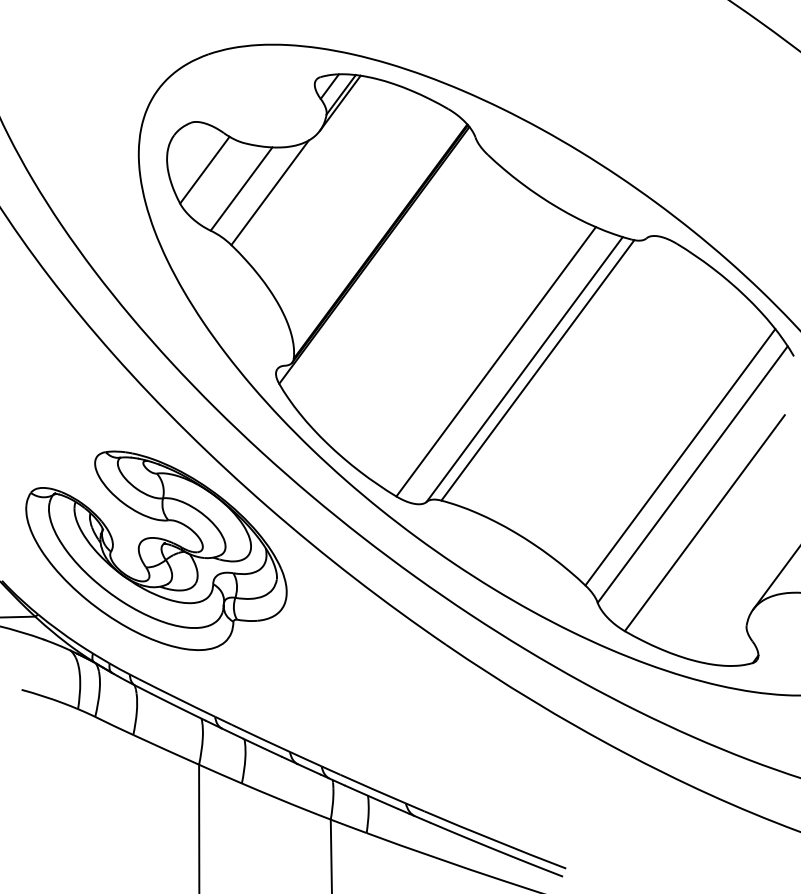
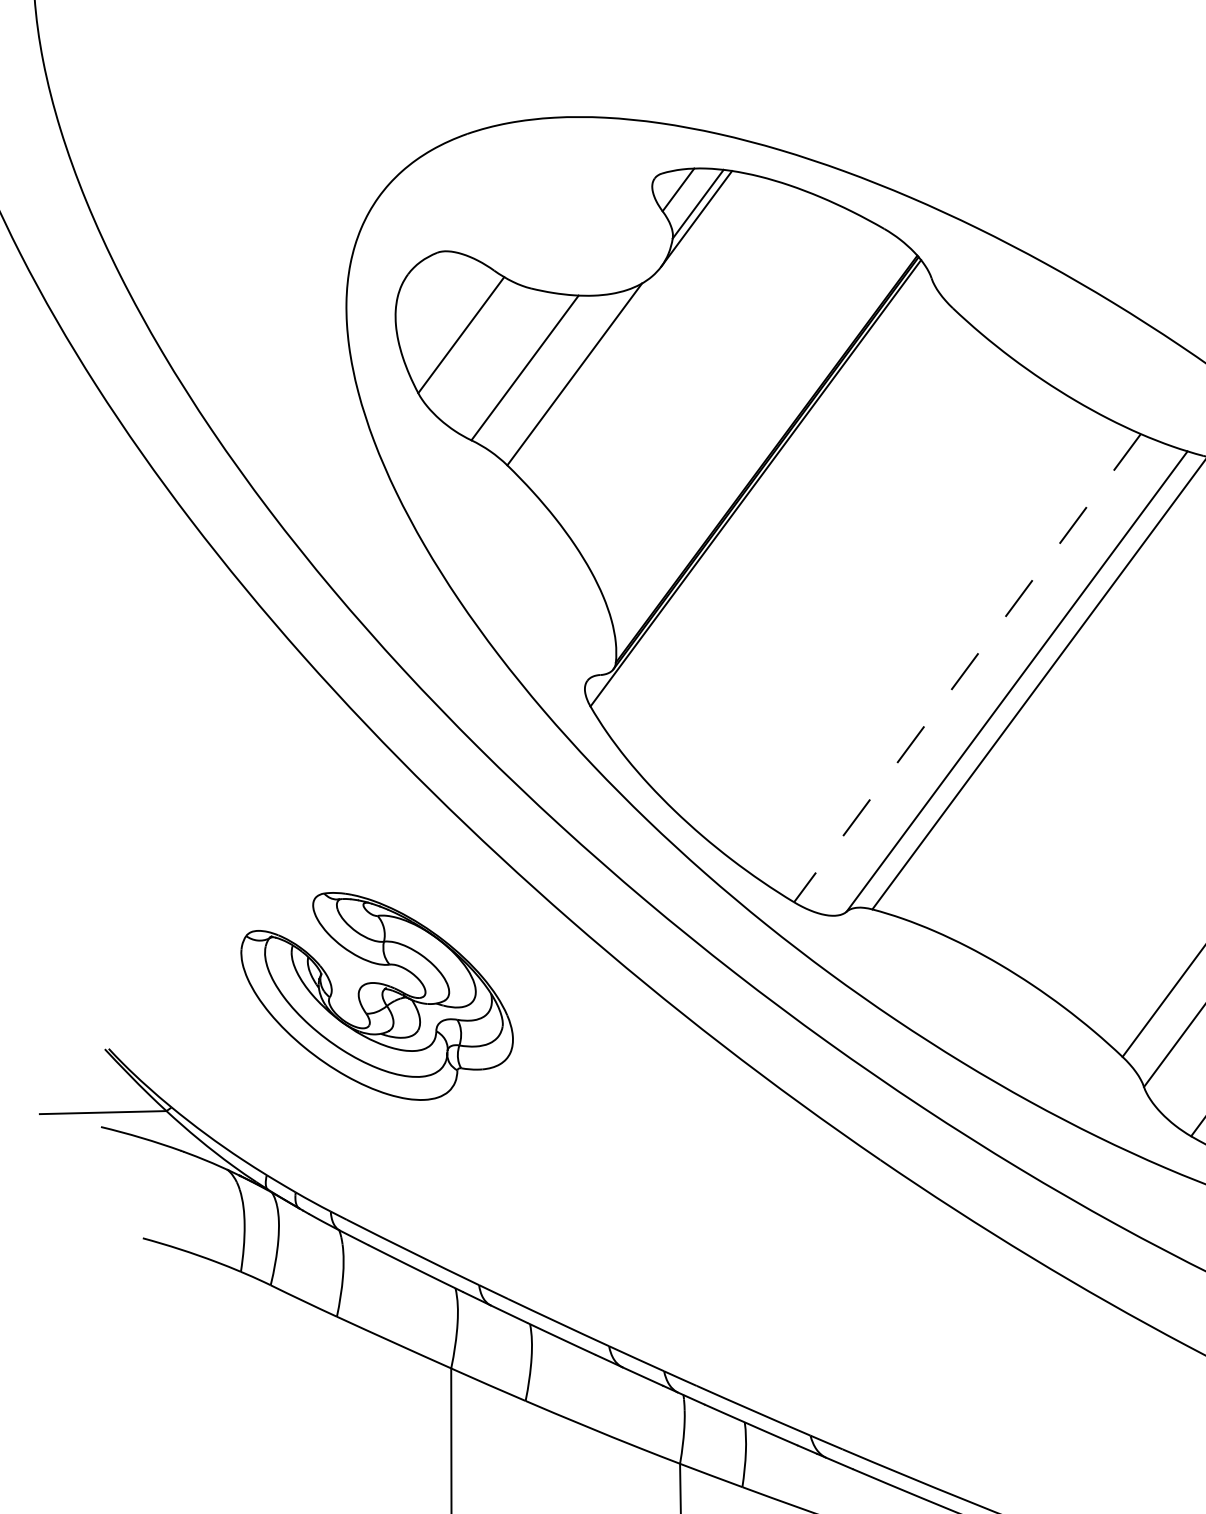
line: (496, 361) -> (968, 667), solid -> dashed
part: (156, 550) -> (377, 996), size x0.6

